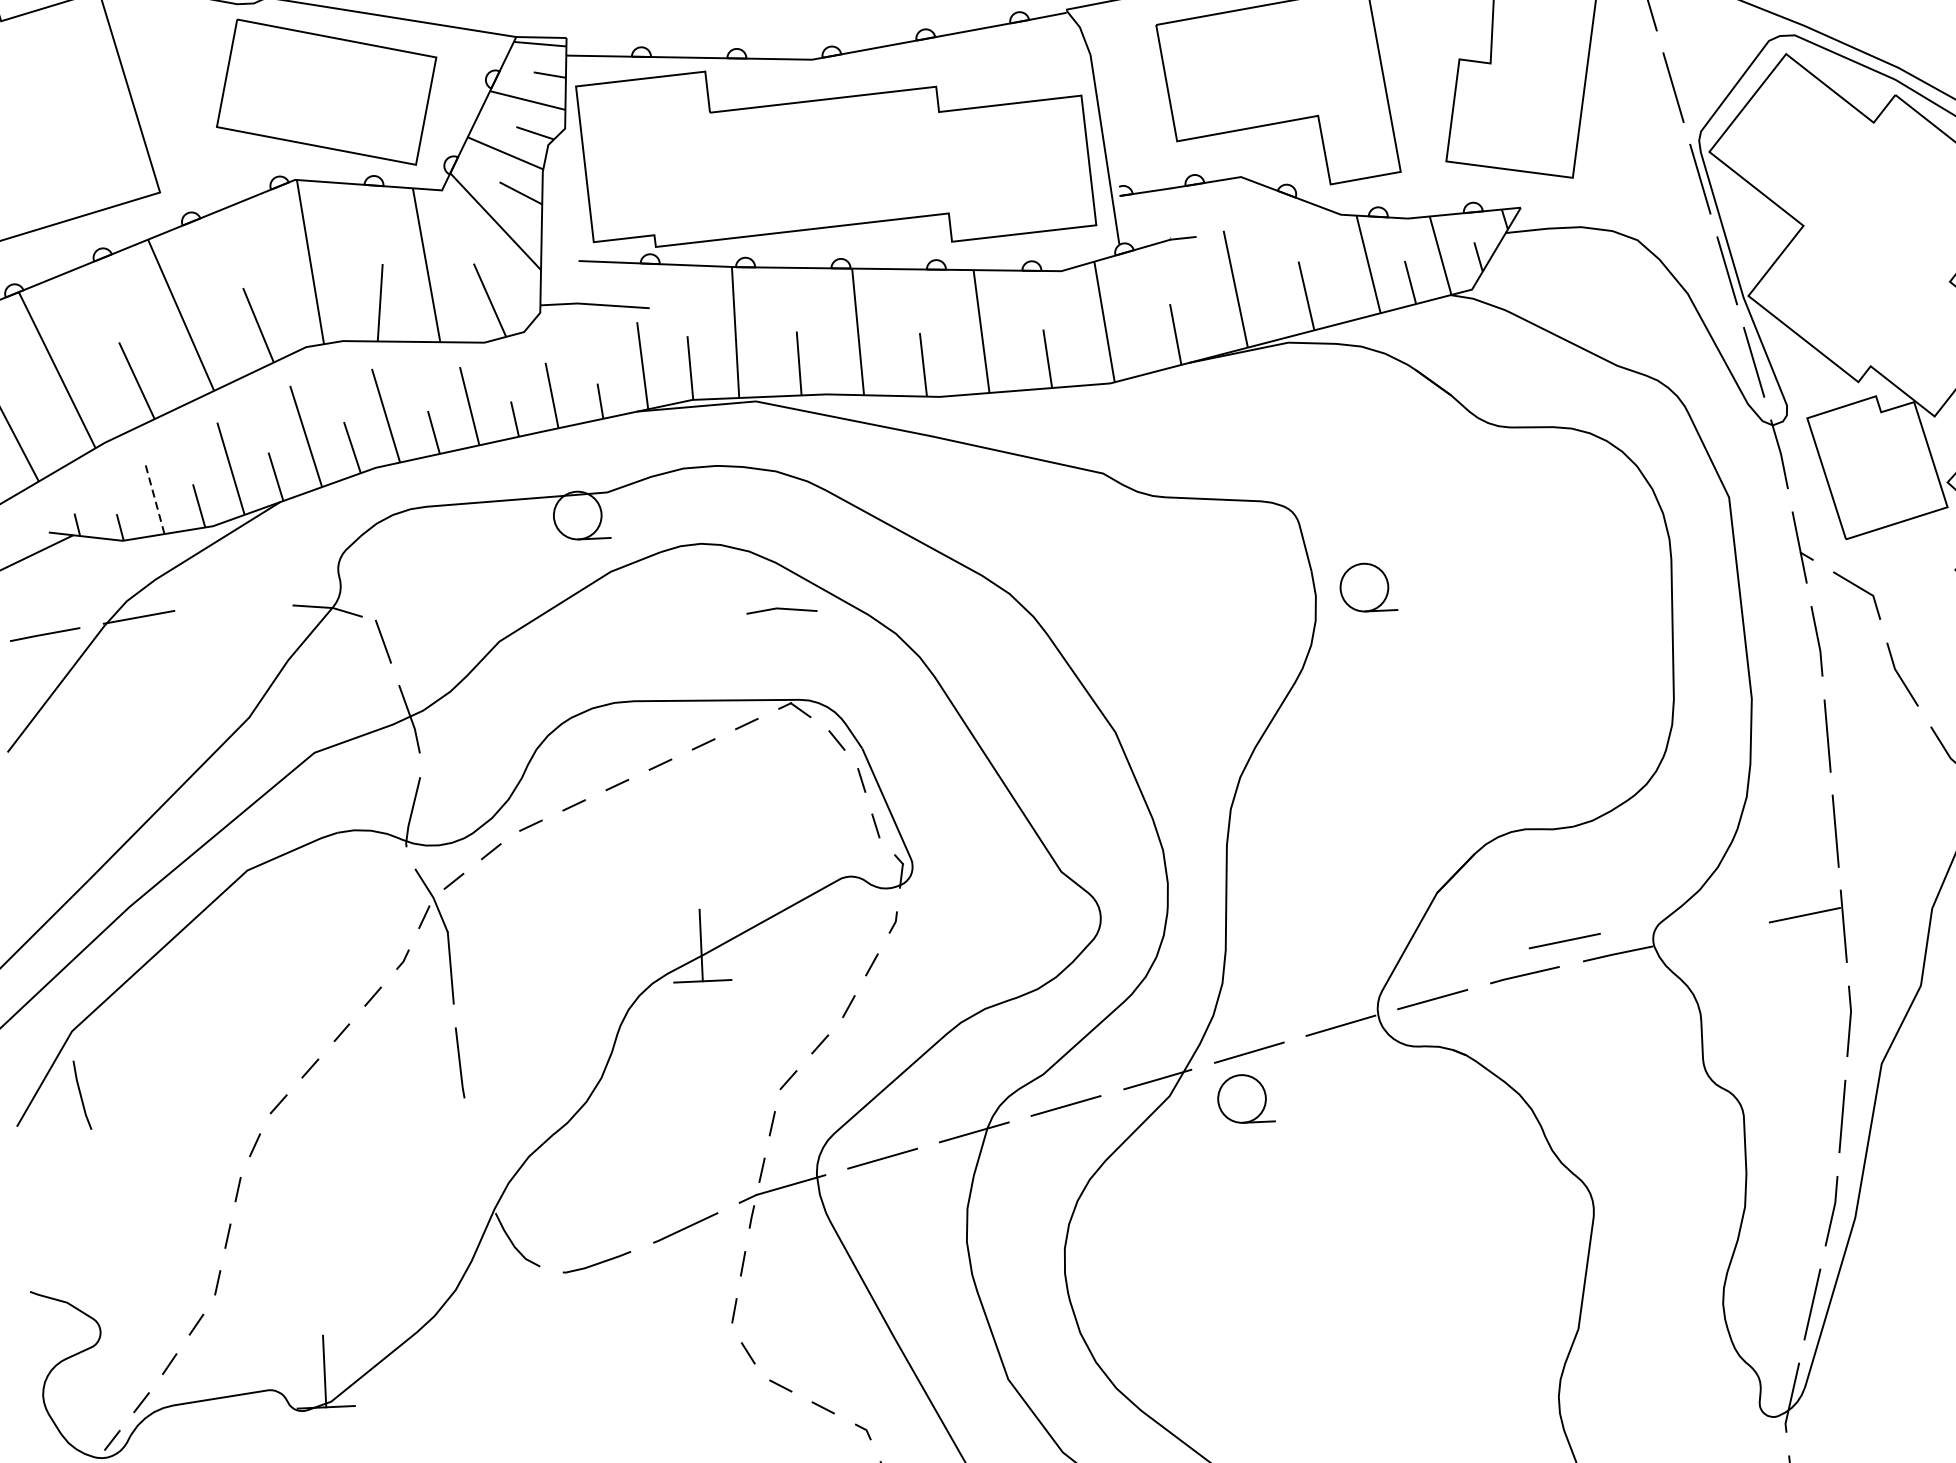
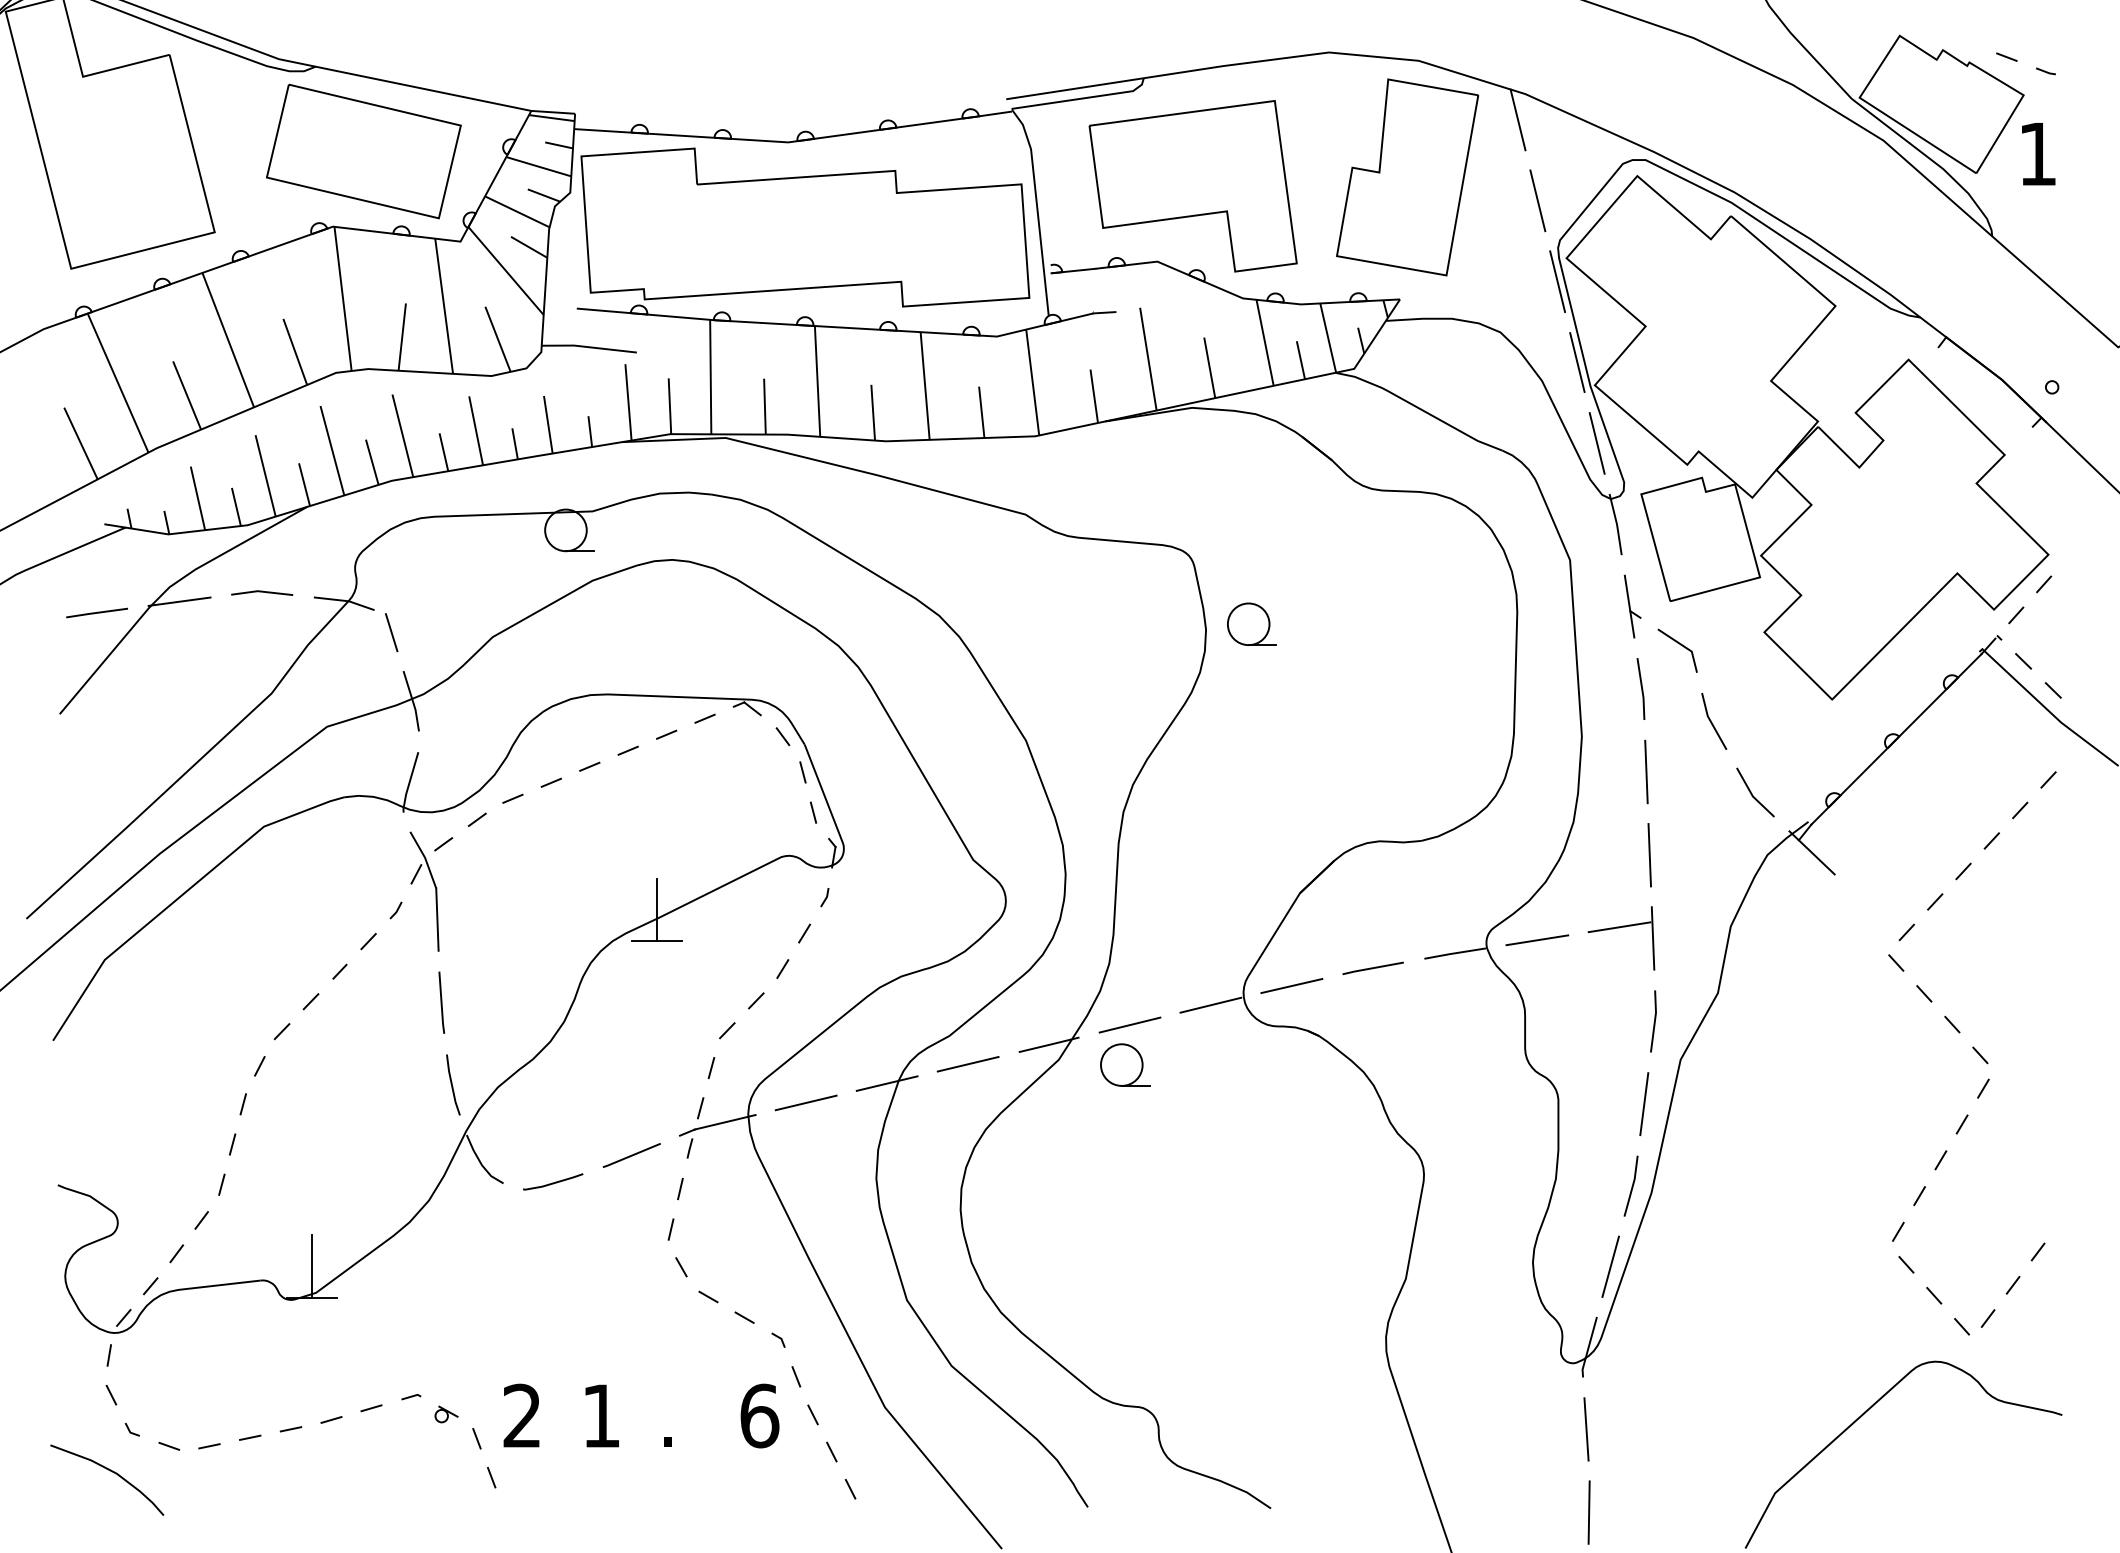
line: (154, 498) -> (197, 498), dashed -> solid
line: (782, 609) -> (262, 592), moved
line: (1565, 941) -> (1537, 940), moved
line: (81, 1094) -> (452, 1084), moved

